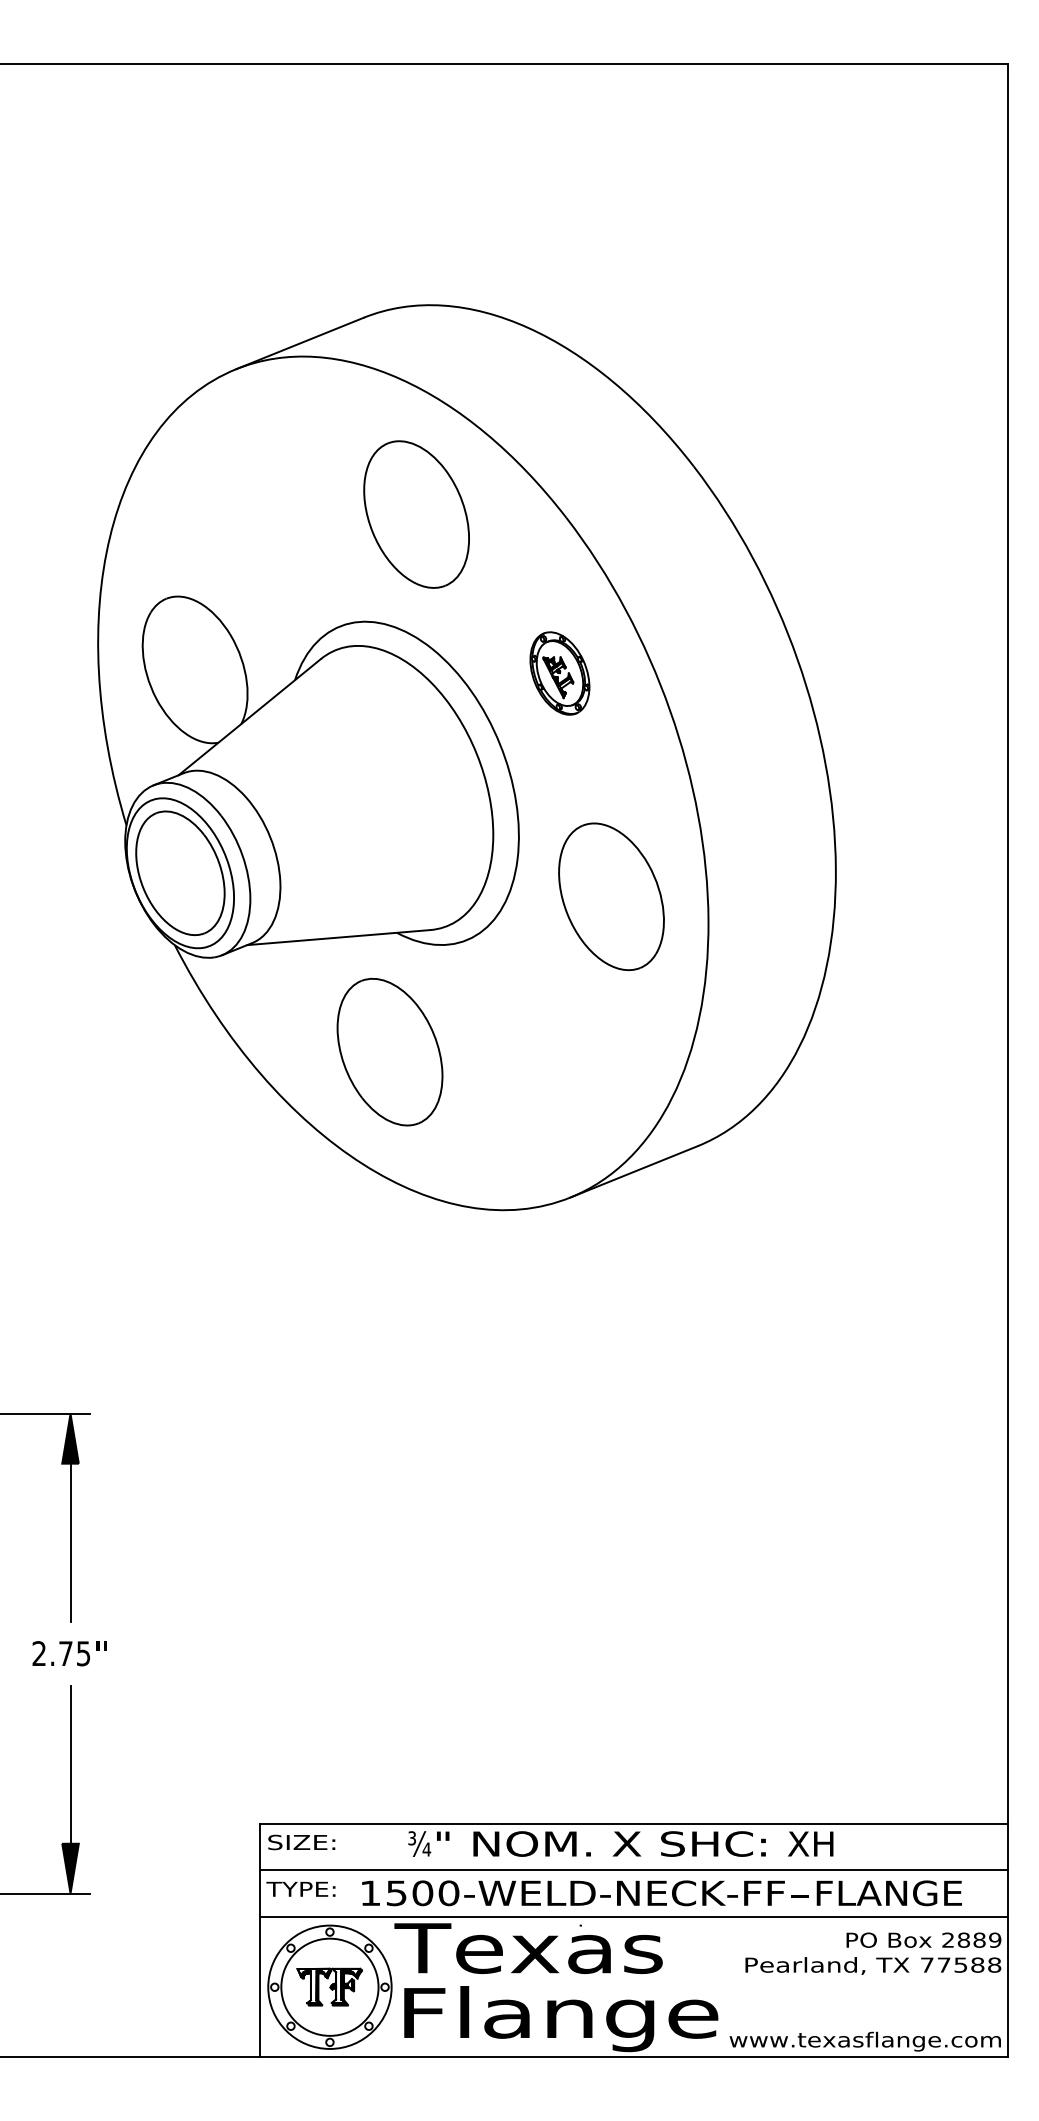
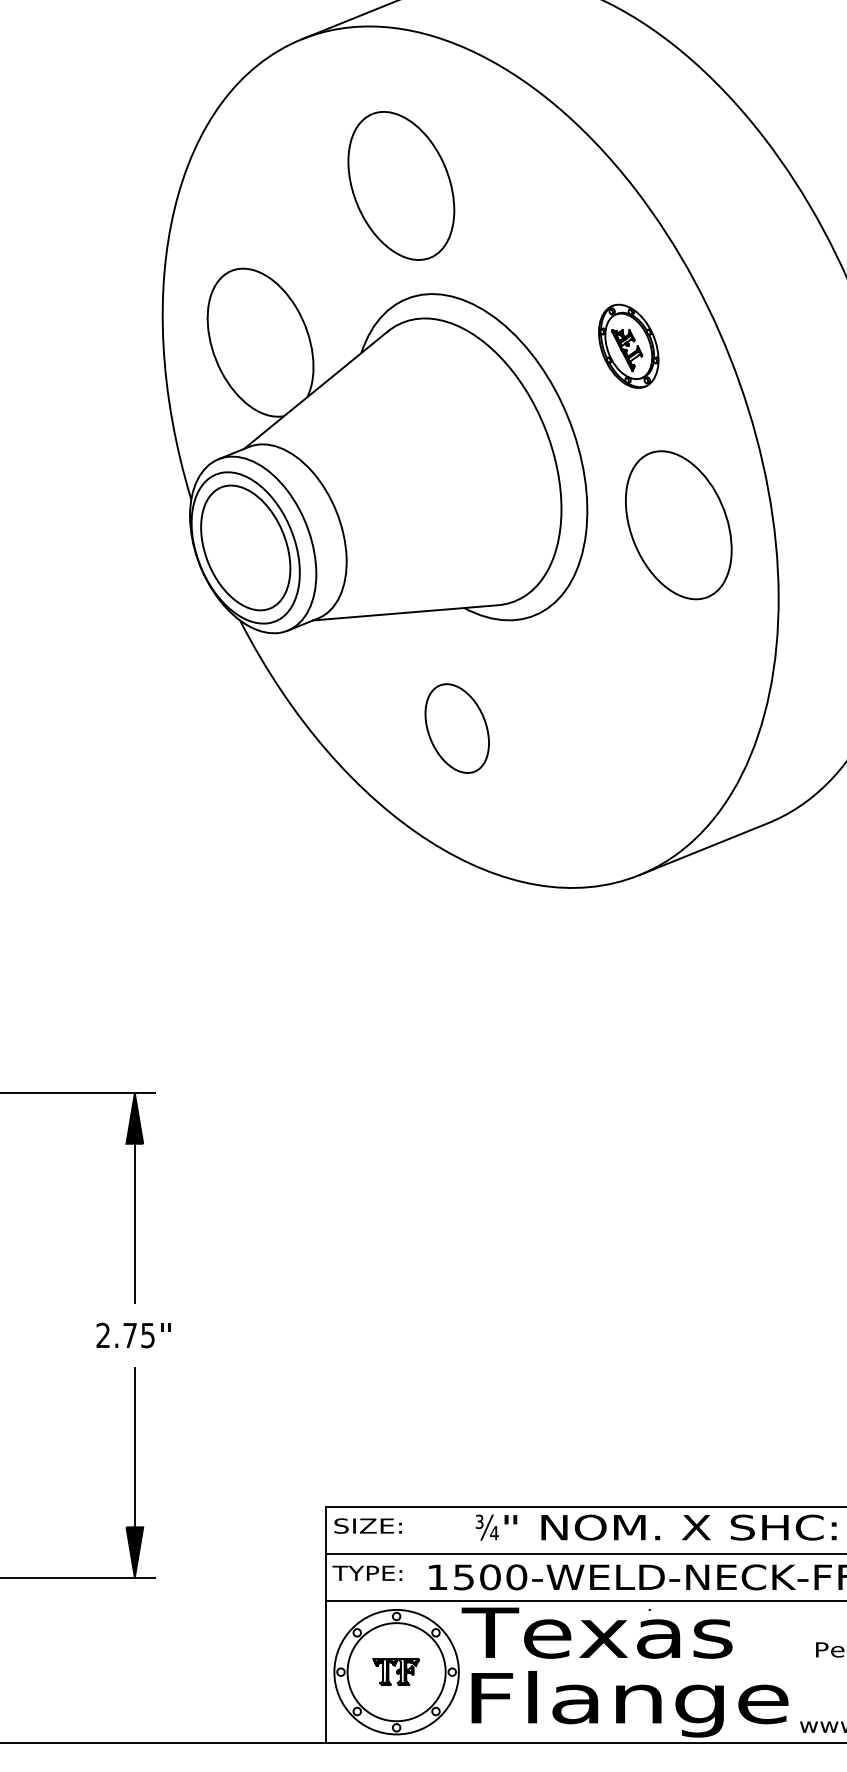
part: (416, 514) -> (401, 185), moved
part: (611, 896) -> (678, 524), moved
part: (389, 1052) -> (456, 728), size x0.6
part: (329, 1986) -> (396, 1671), size x0.7

